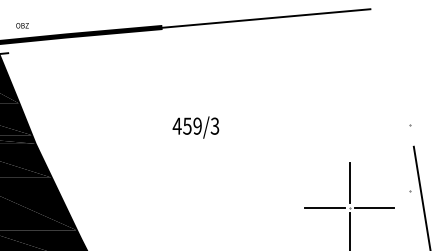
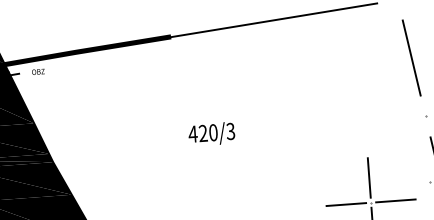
text: (22, 25) -> (38, 71), moved
line: (400, 66) -> (411, 58), added
text: (192, 125) -> (208, 132), 459/3 -> 420/3

